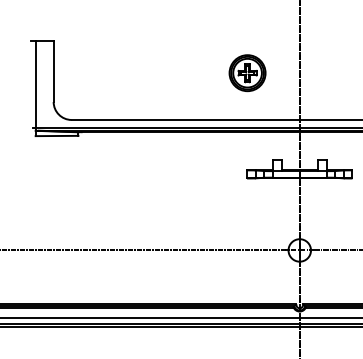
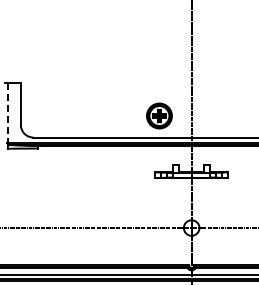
part: (247, 72) -> (159, 115), moved
line: (35, 86) -> (8, 114), solid -> dashed

